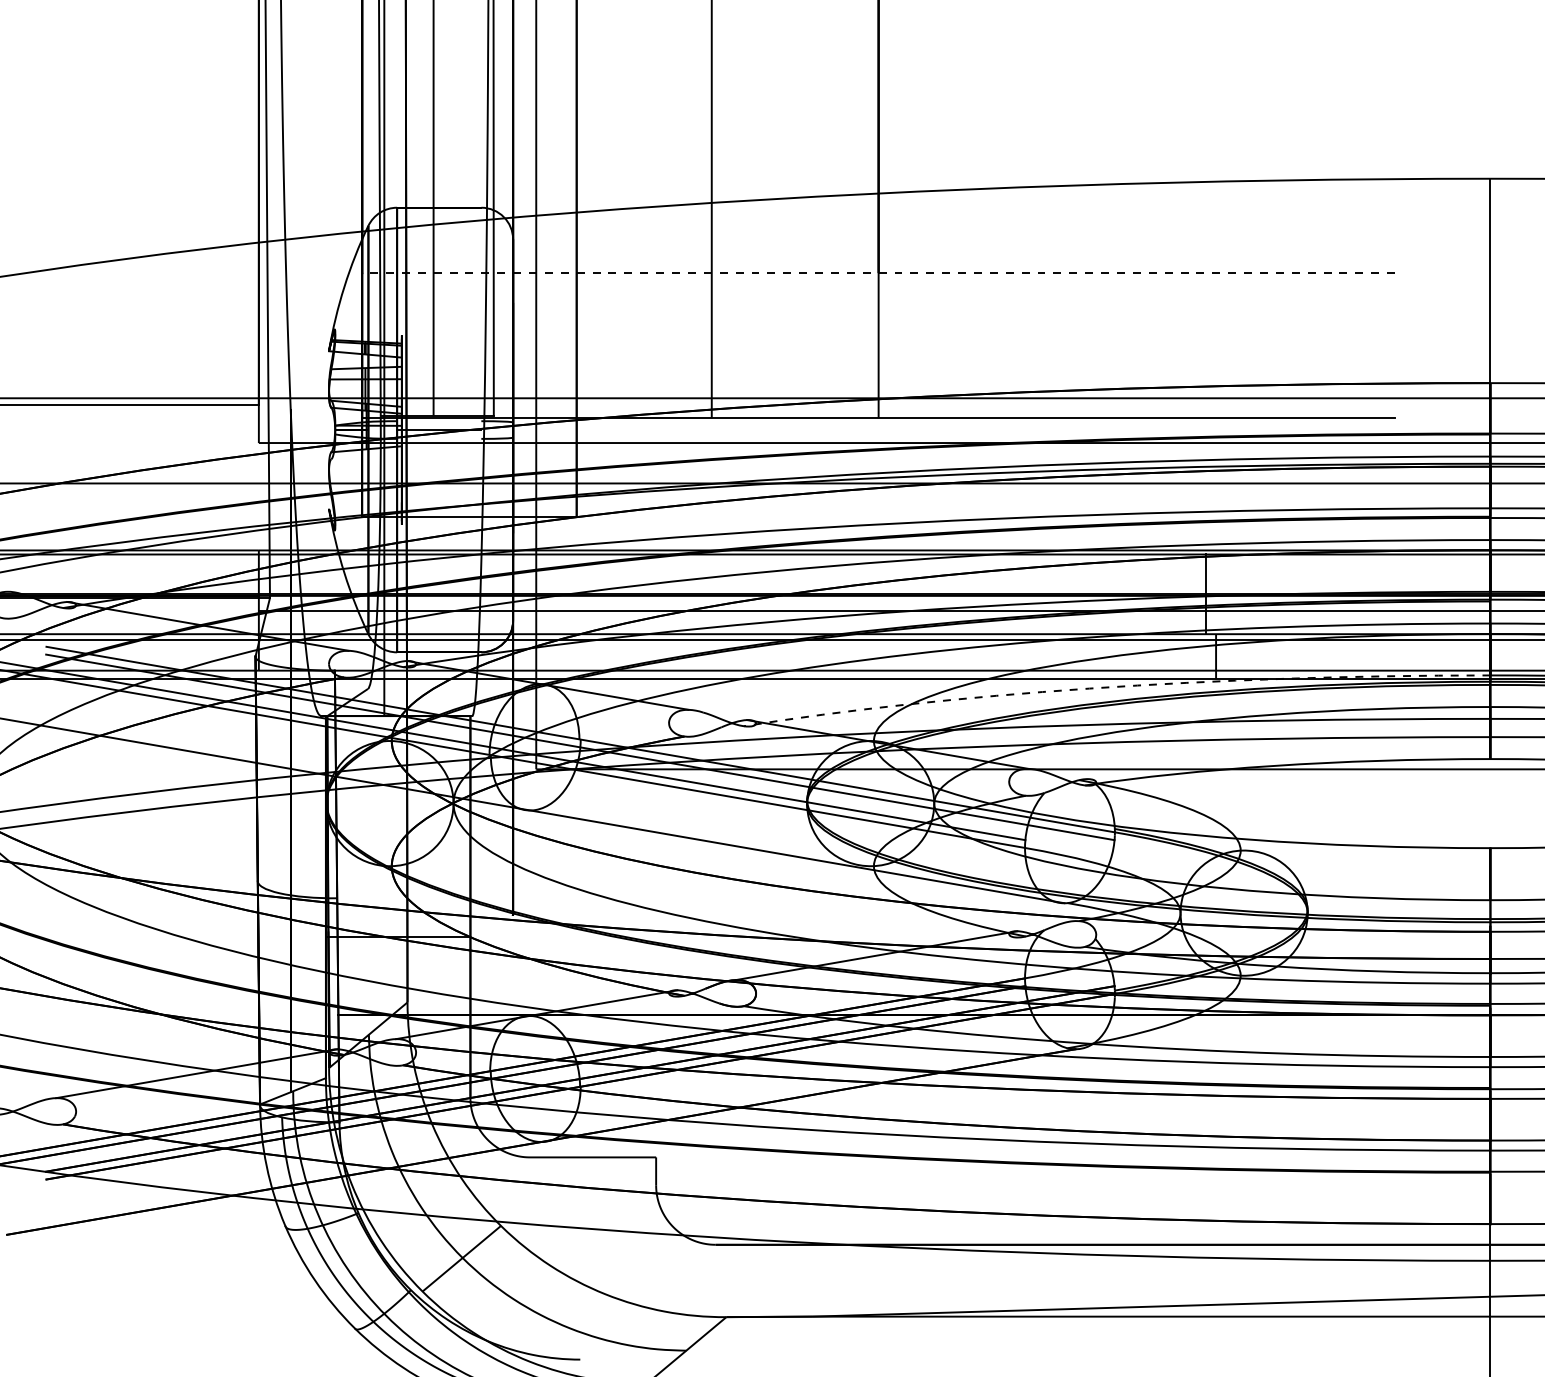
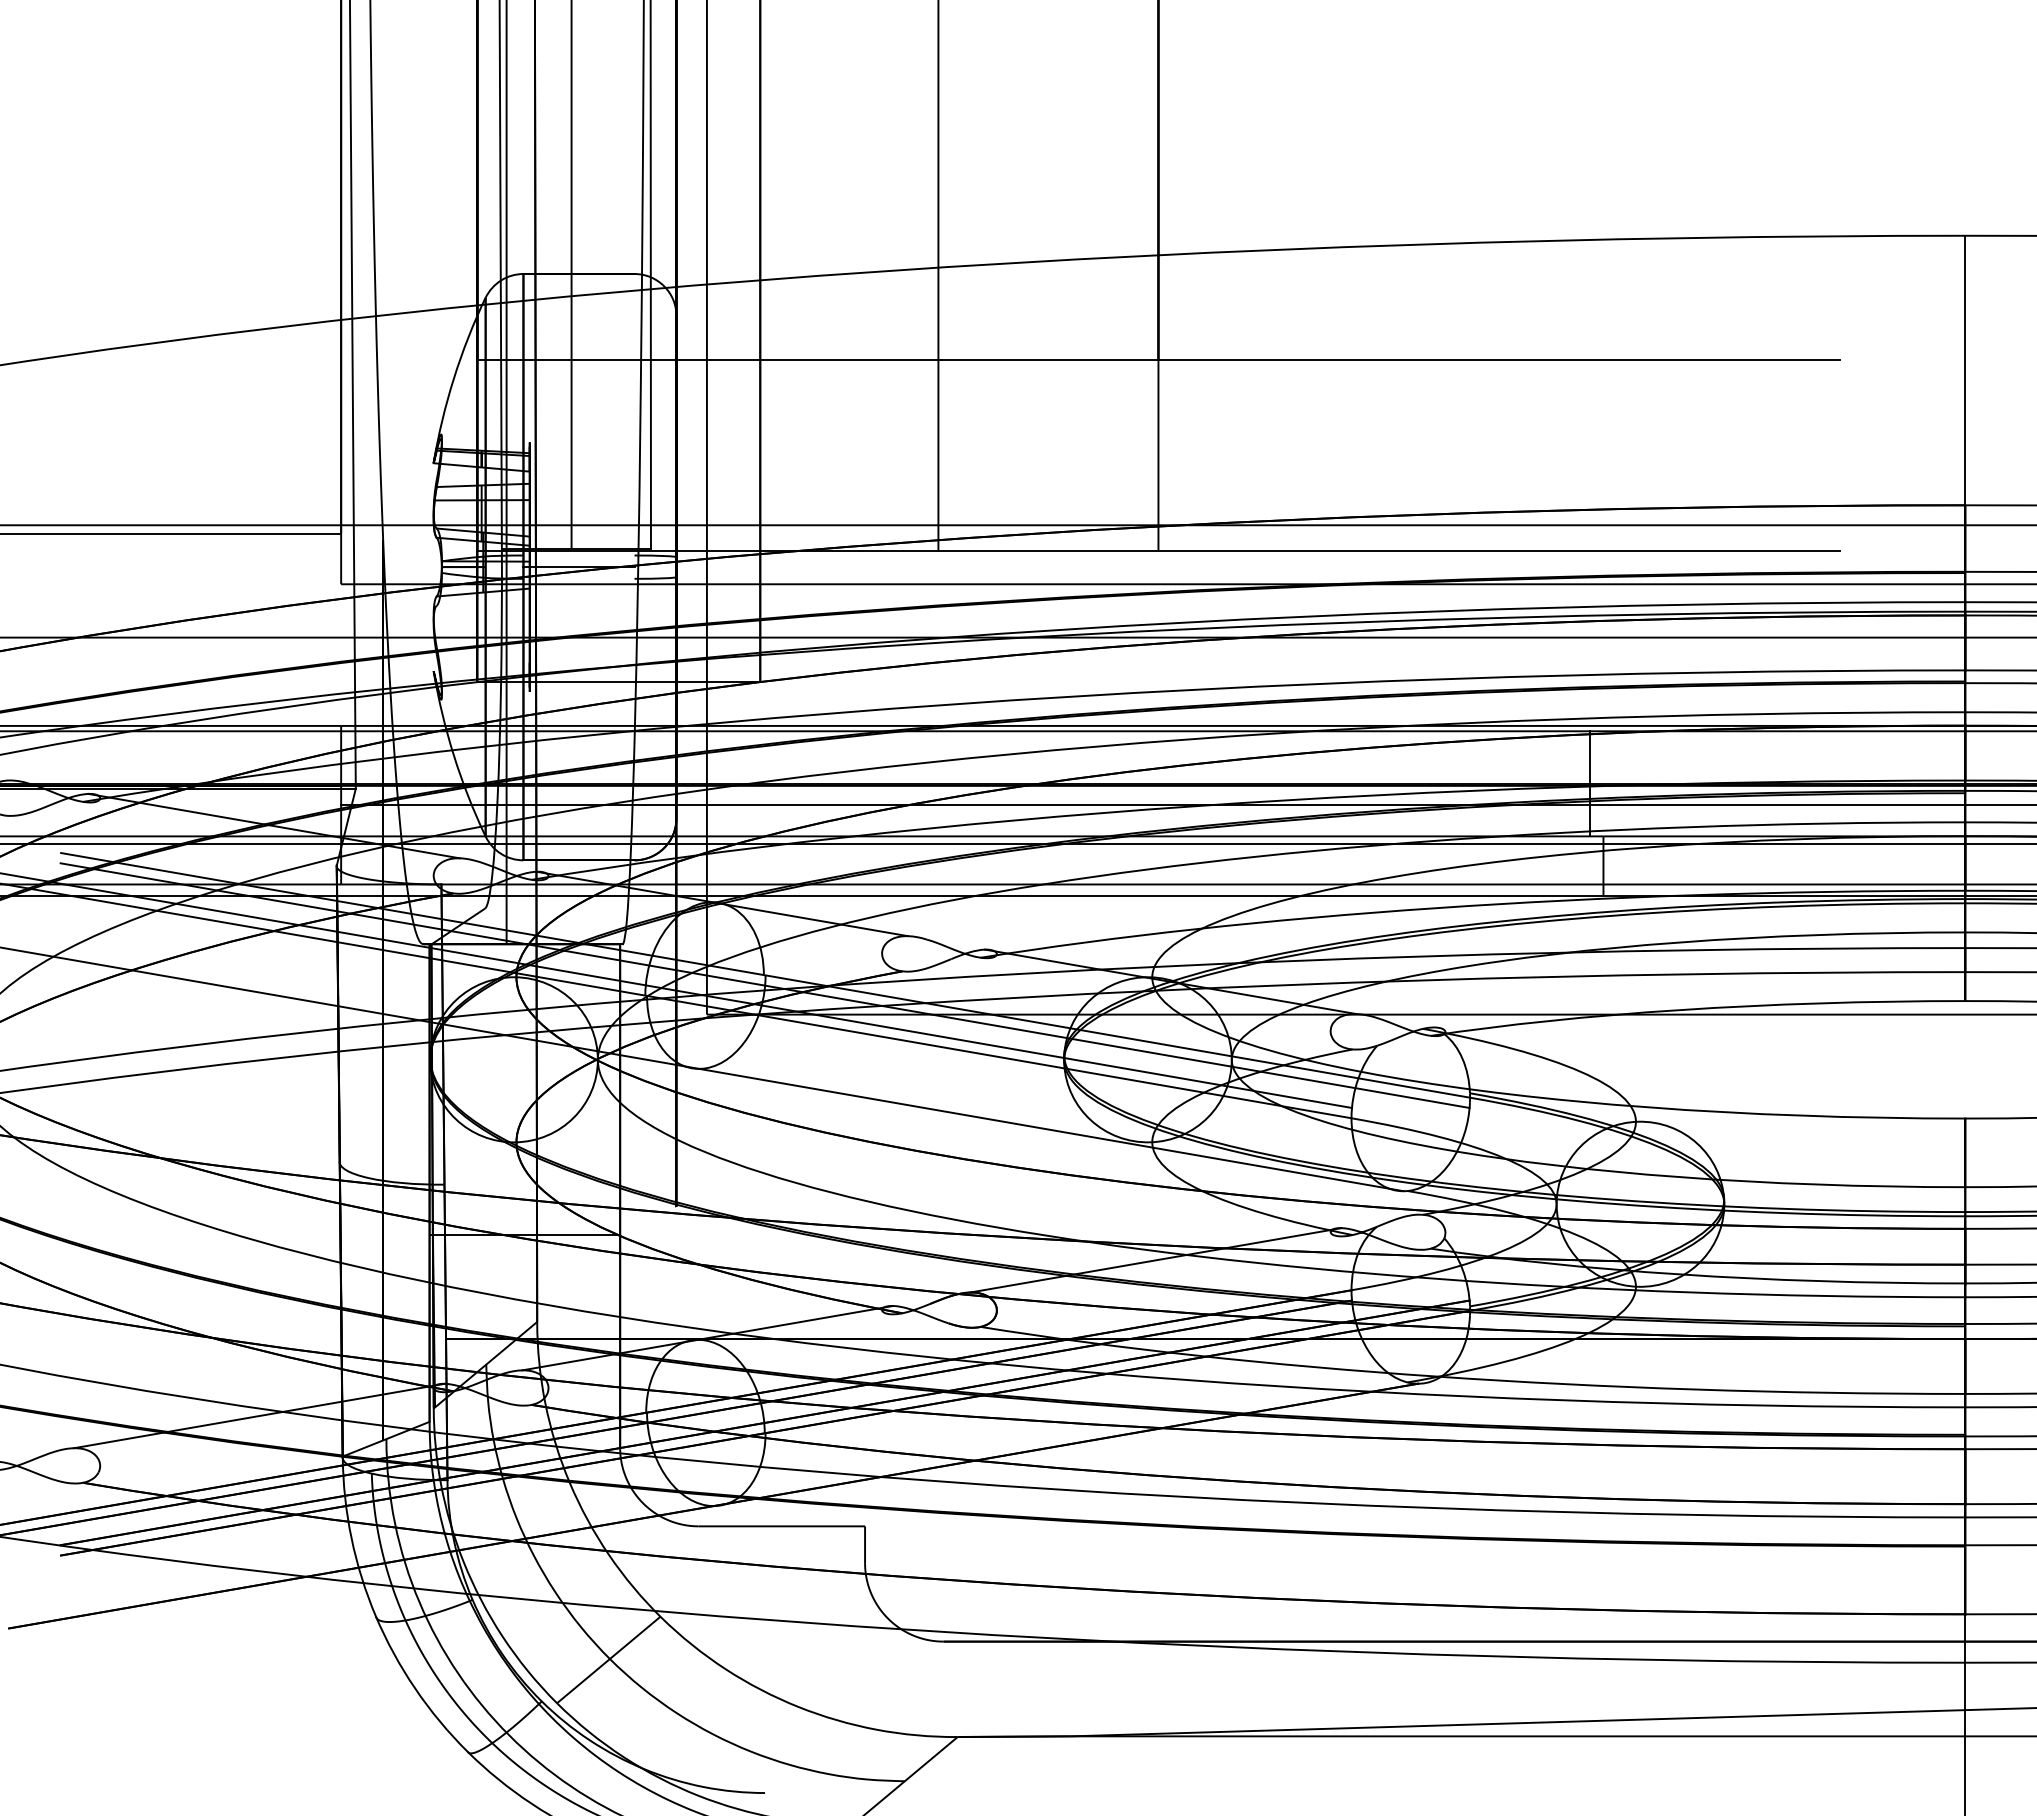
line: (877, 273) -> (1157, 360), dashed -> solid
arc: (1112, 687) -> (1466, 906), dashed -> solid

